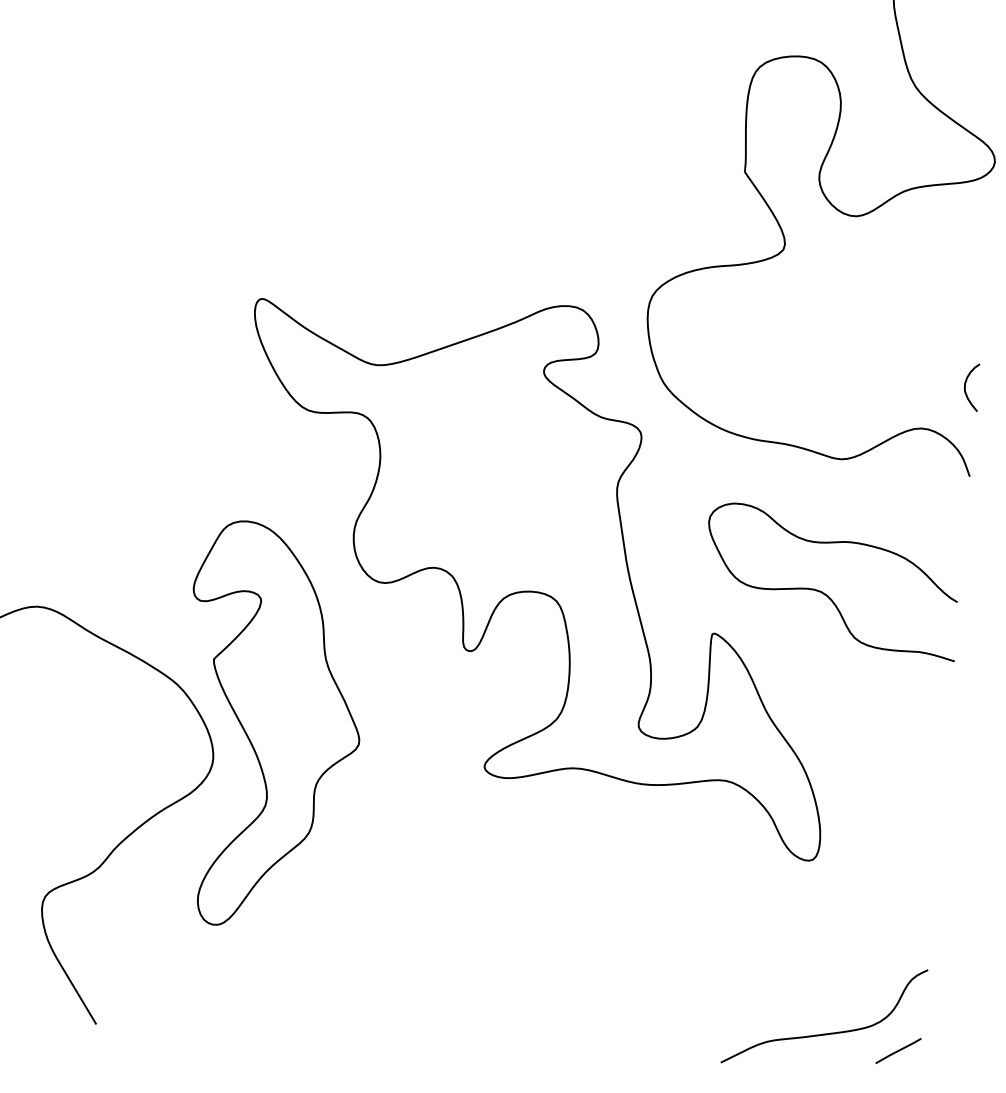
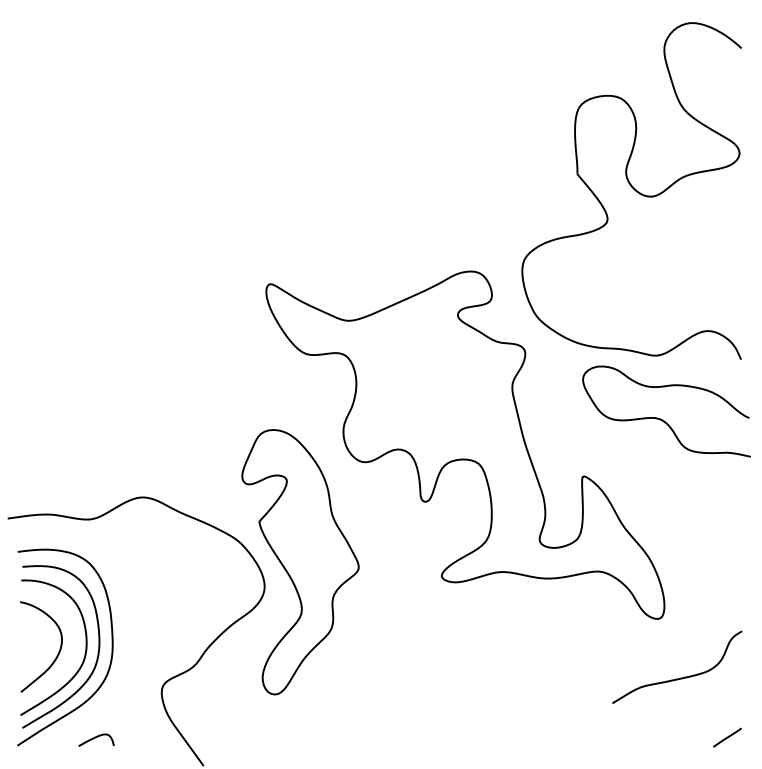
curve: (965, 386) -> (733, 301), removed
curve: (824, 592) -> (662, 419), moved
curve: (827, 1032) -> (680, 677), moved

